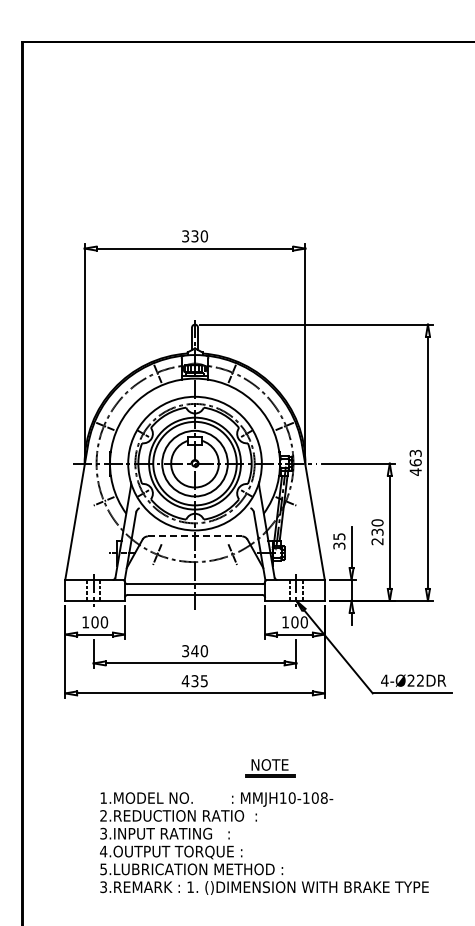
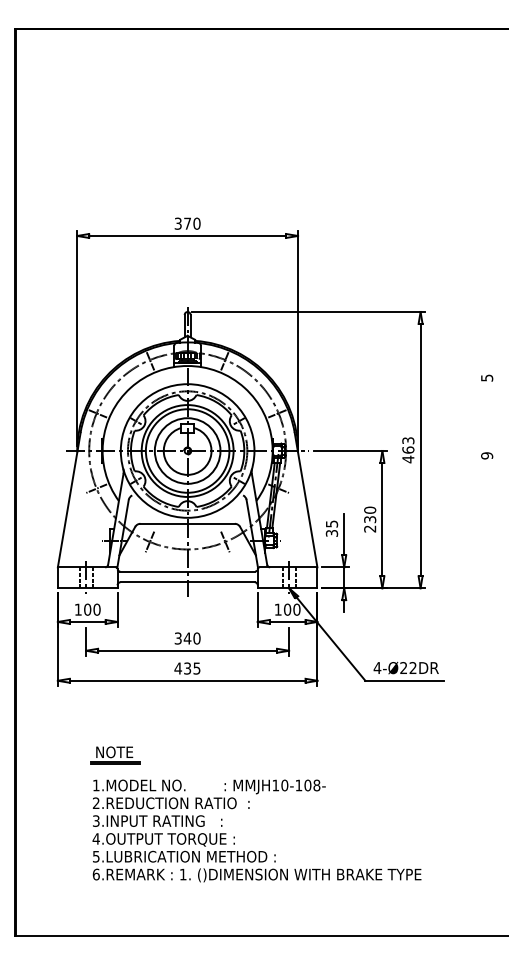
text: (194, 236) -> (187, 223), 330 -> 370
line: (195, 536) -> (188, 523), dashed -> solid
part: (270, 768) -> (115, 755), moved
text: (102, 887) -> (95, 874), 3.REMARK -> 6.REMARK

